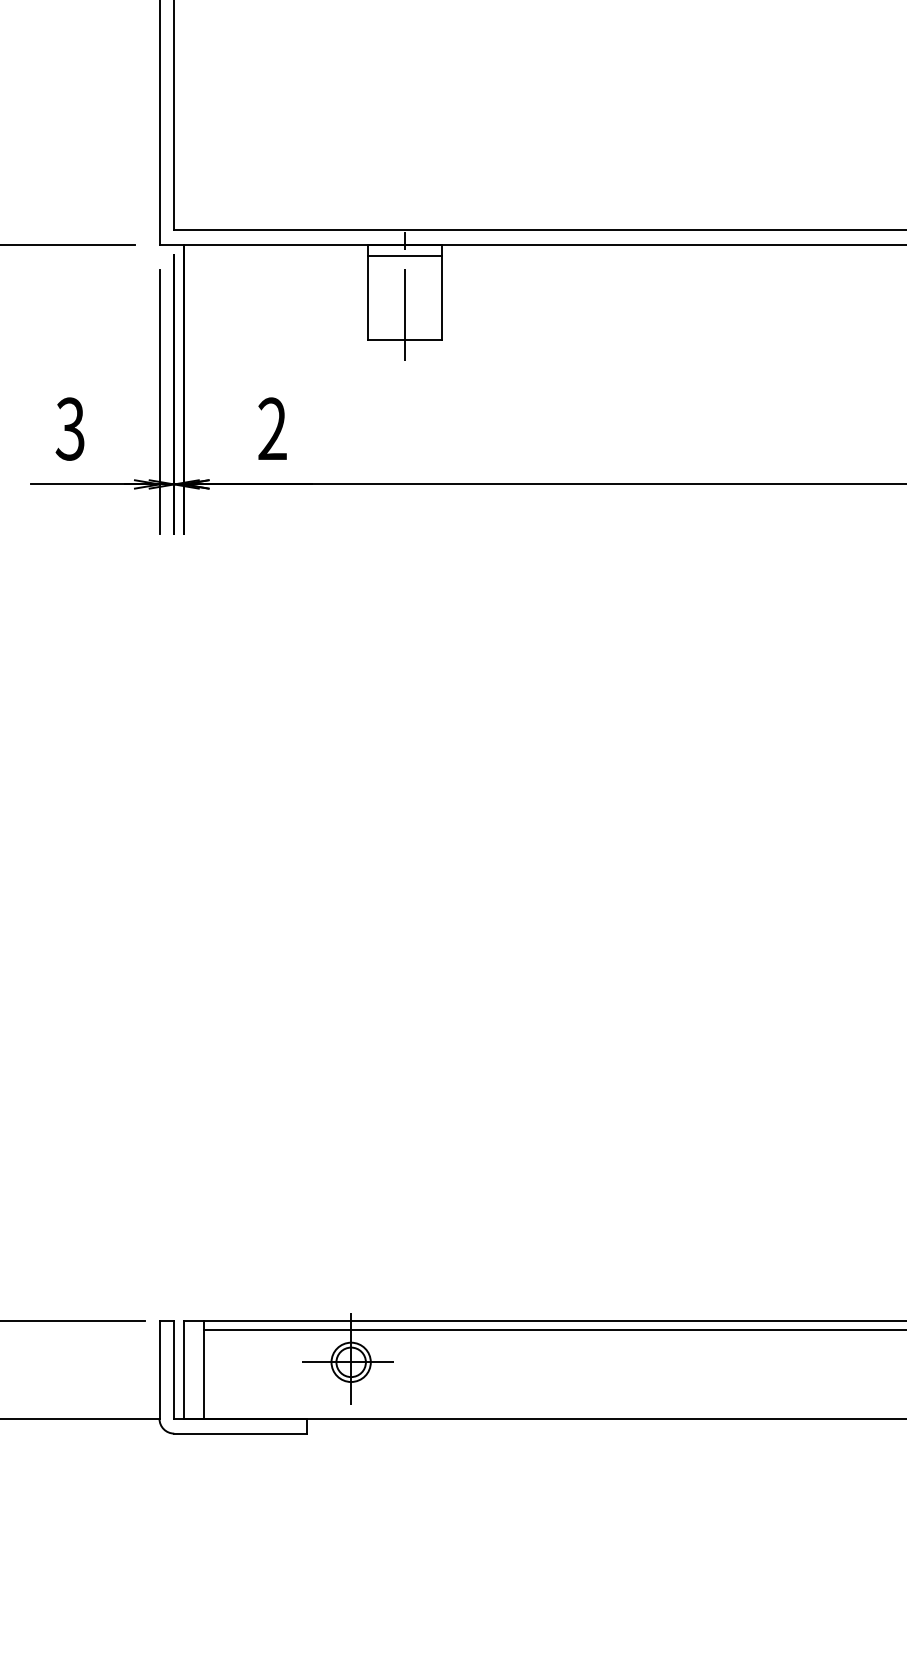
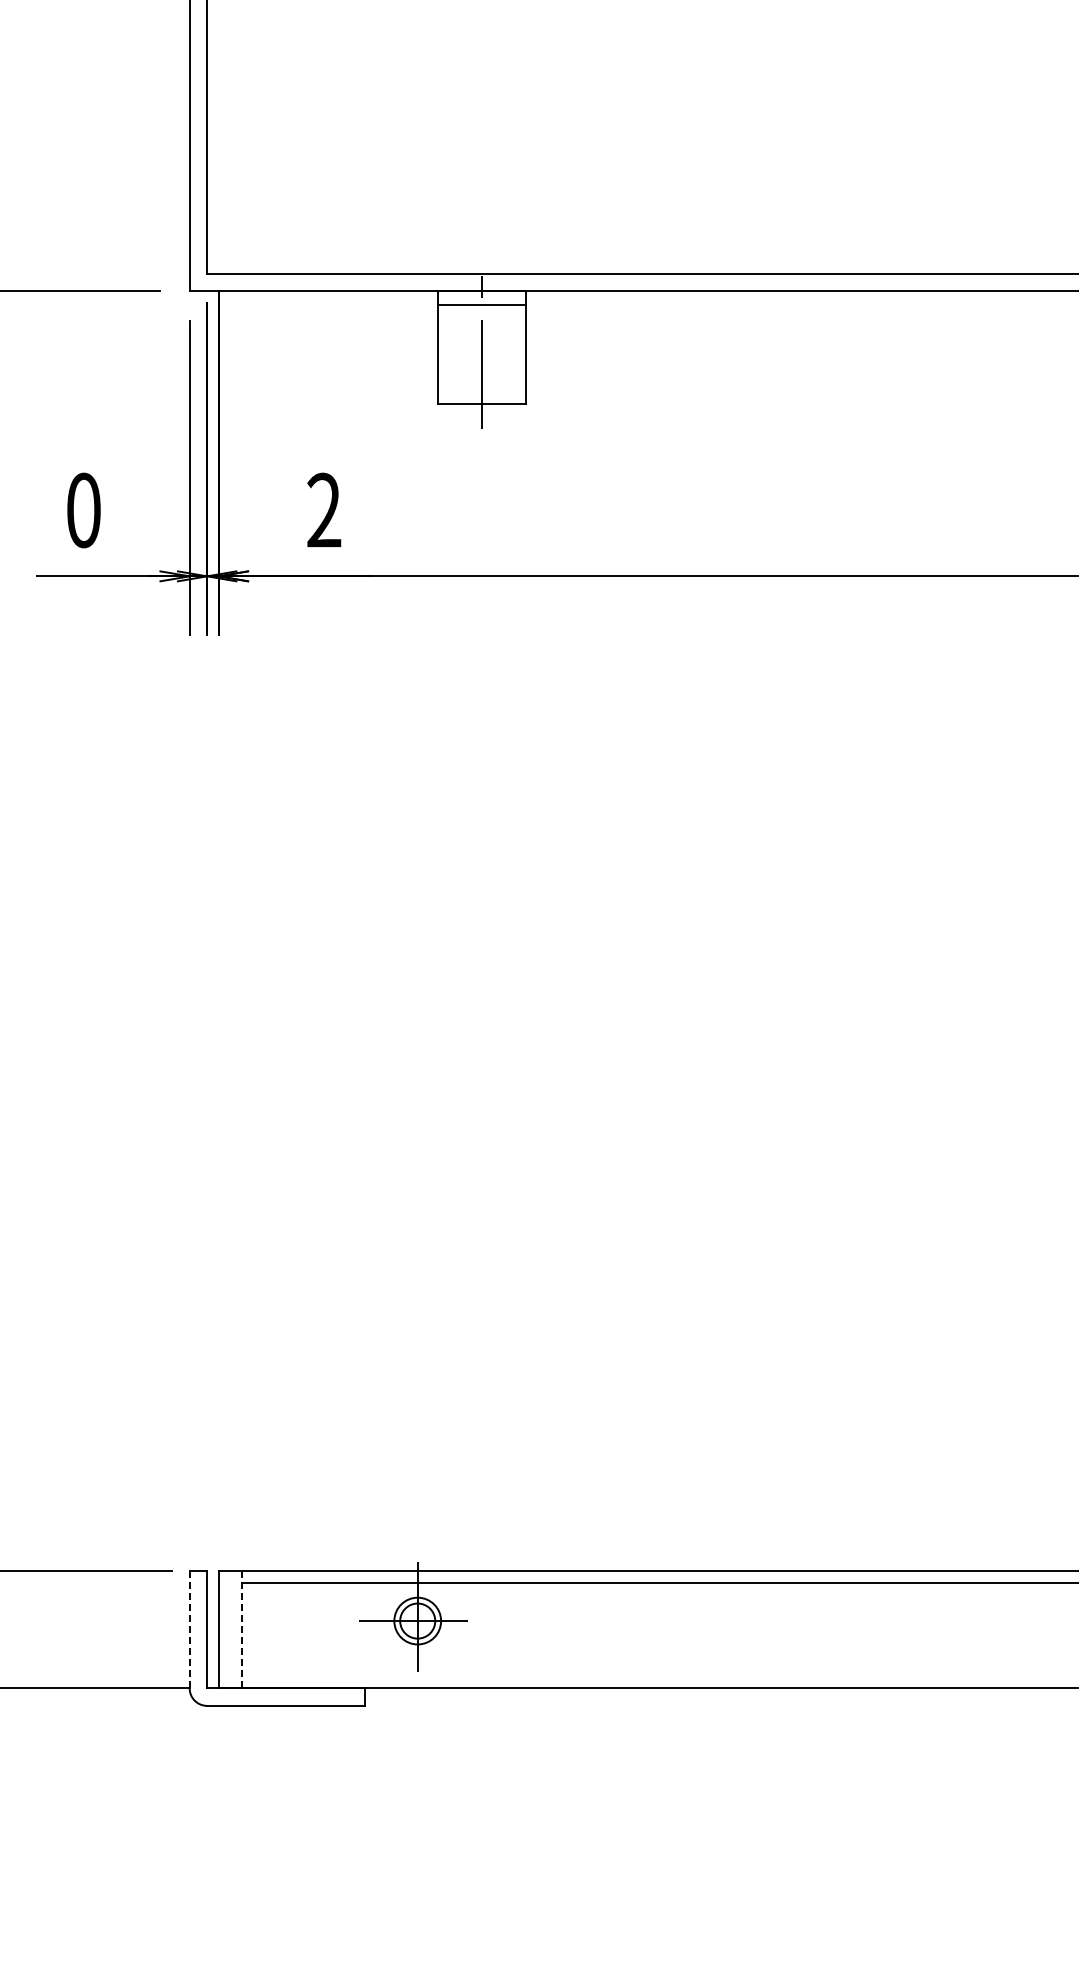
text: (70, 429) -> (83, 510), 3 -> 0
line: (159, 1370) -> (189, 1630), solid -> dashed
line: (203, 1370) -> (242, 1630), solid -> dashed

